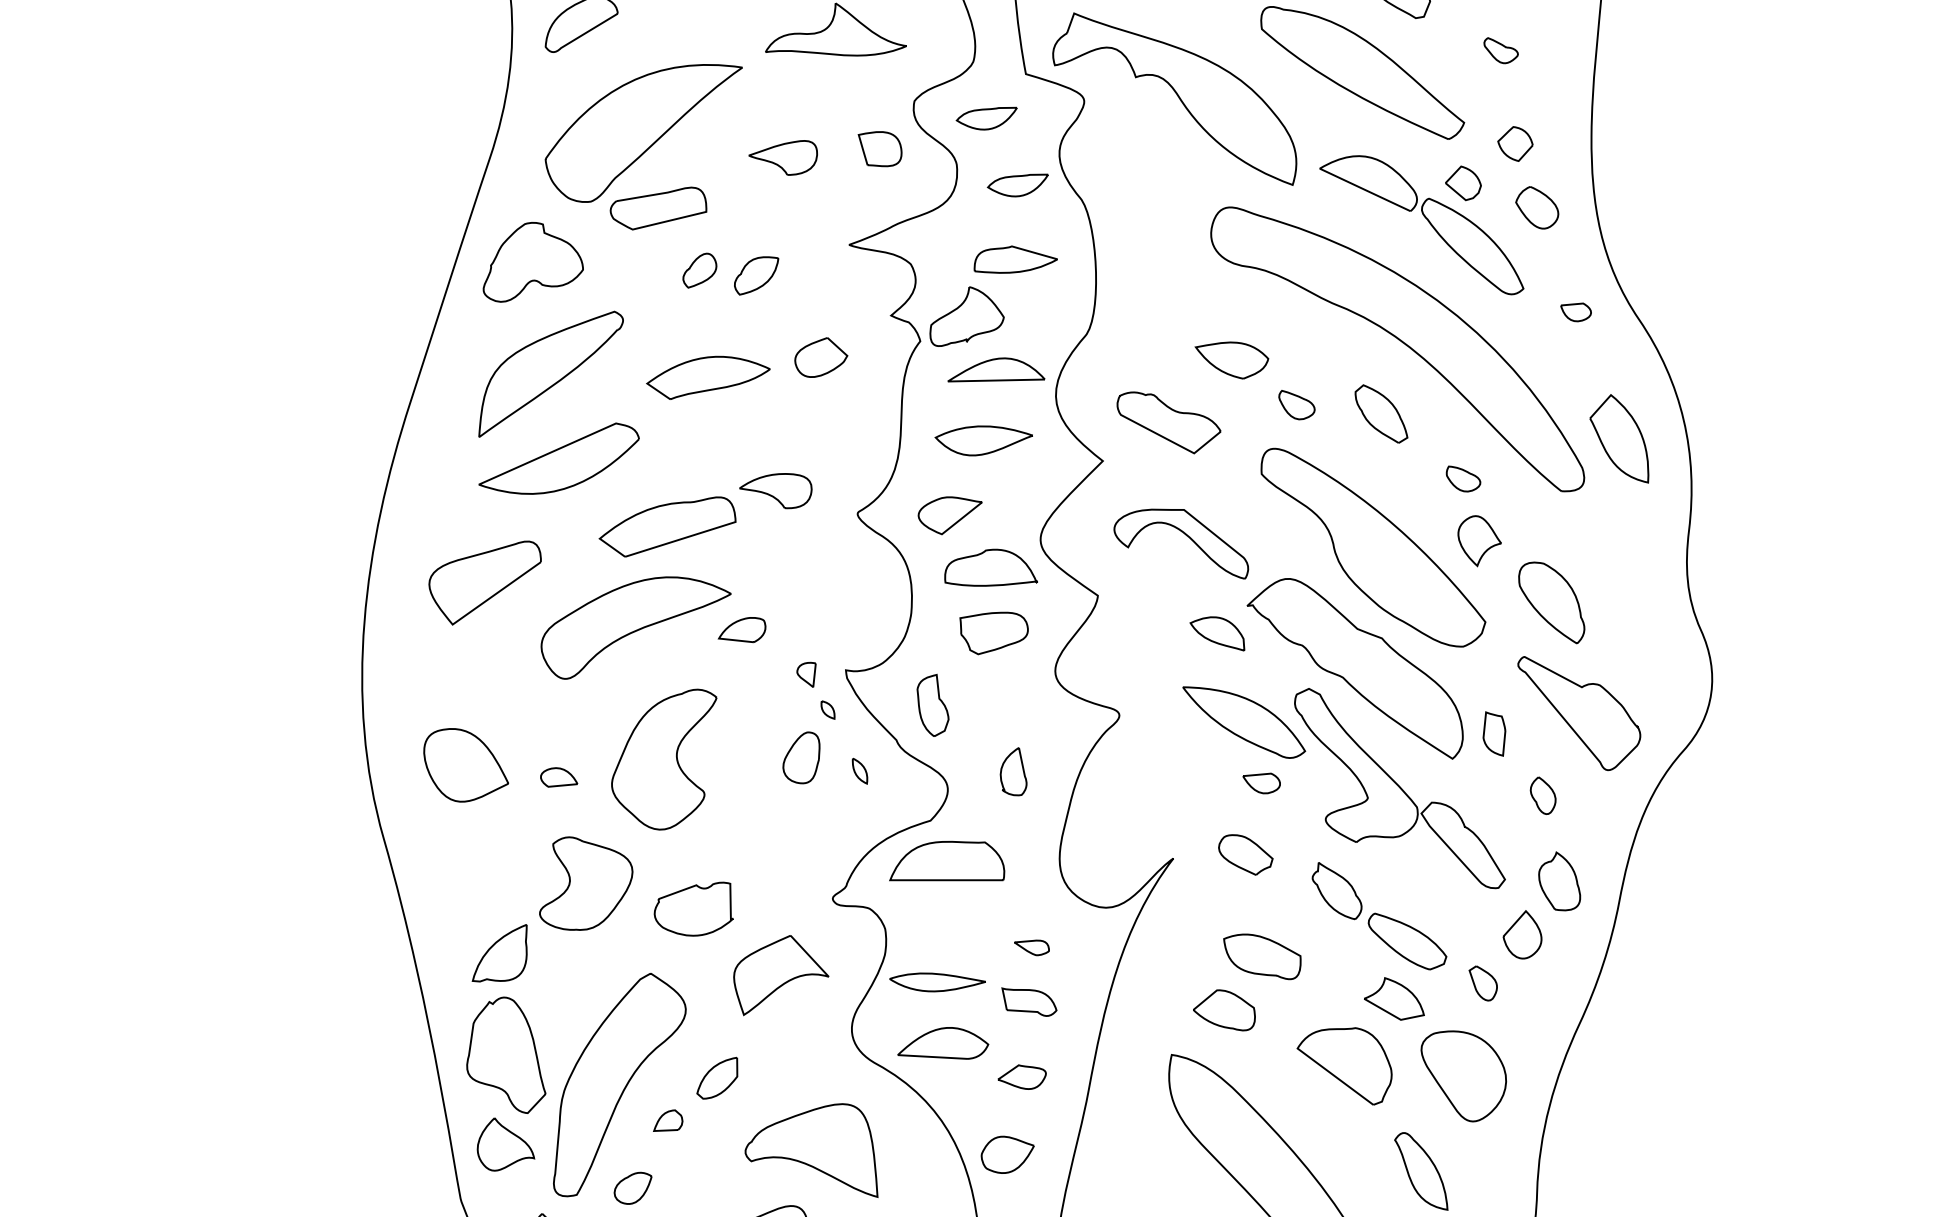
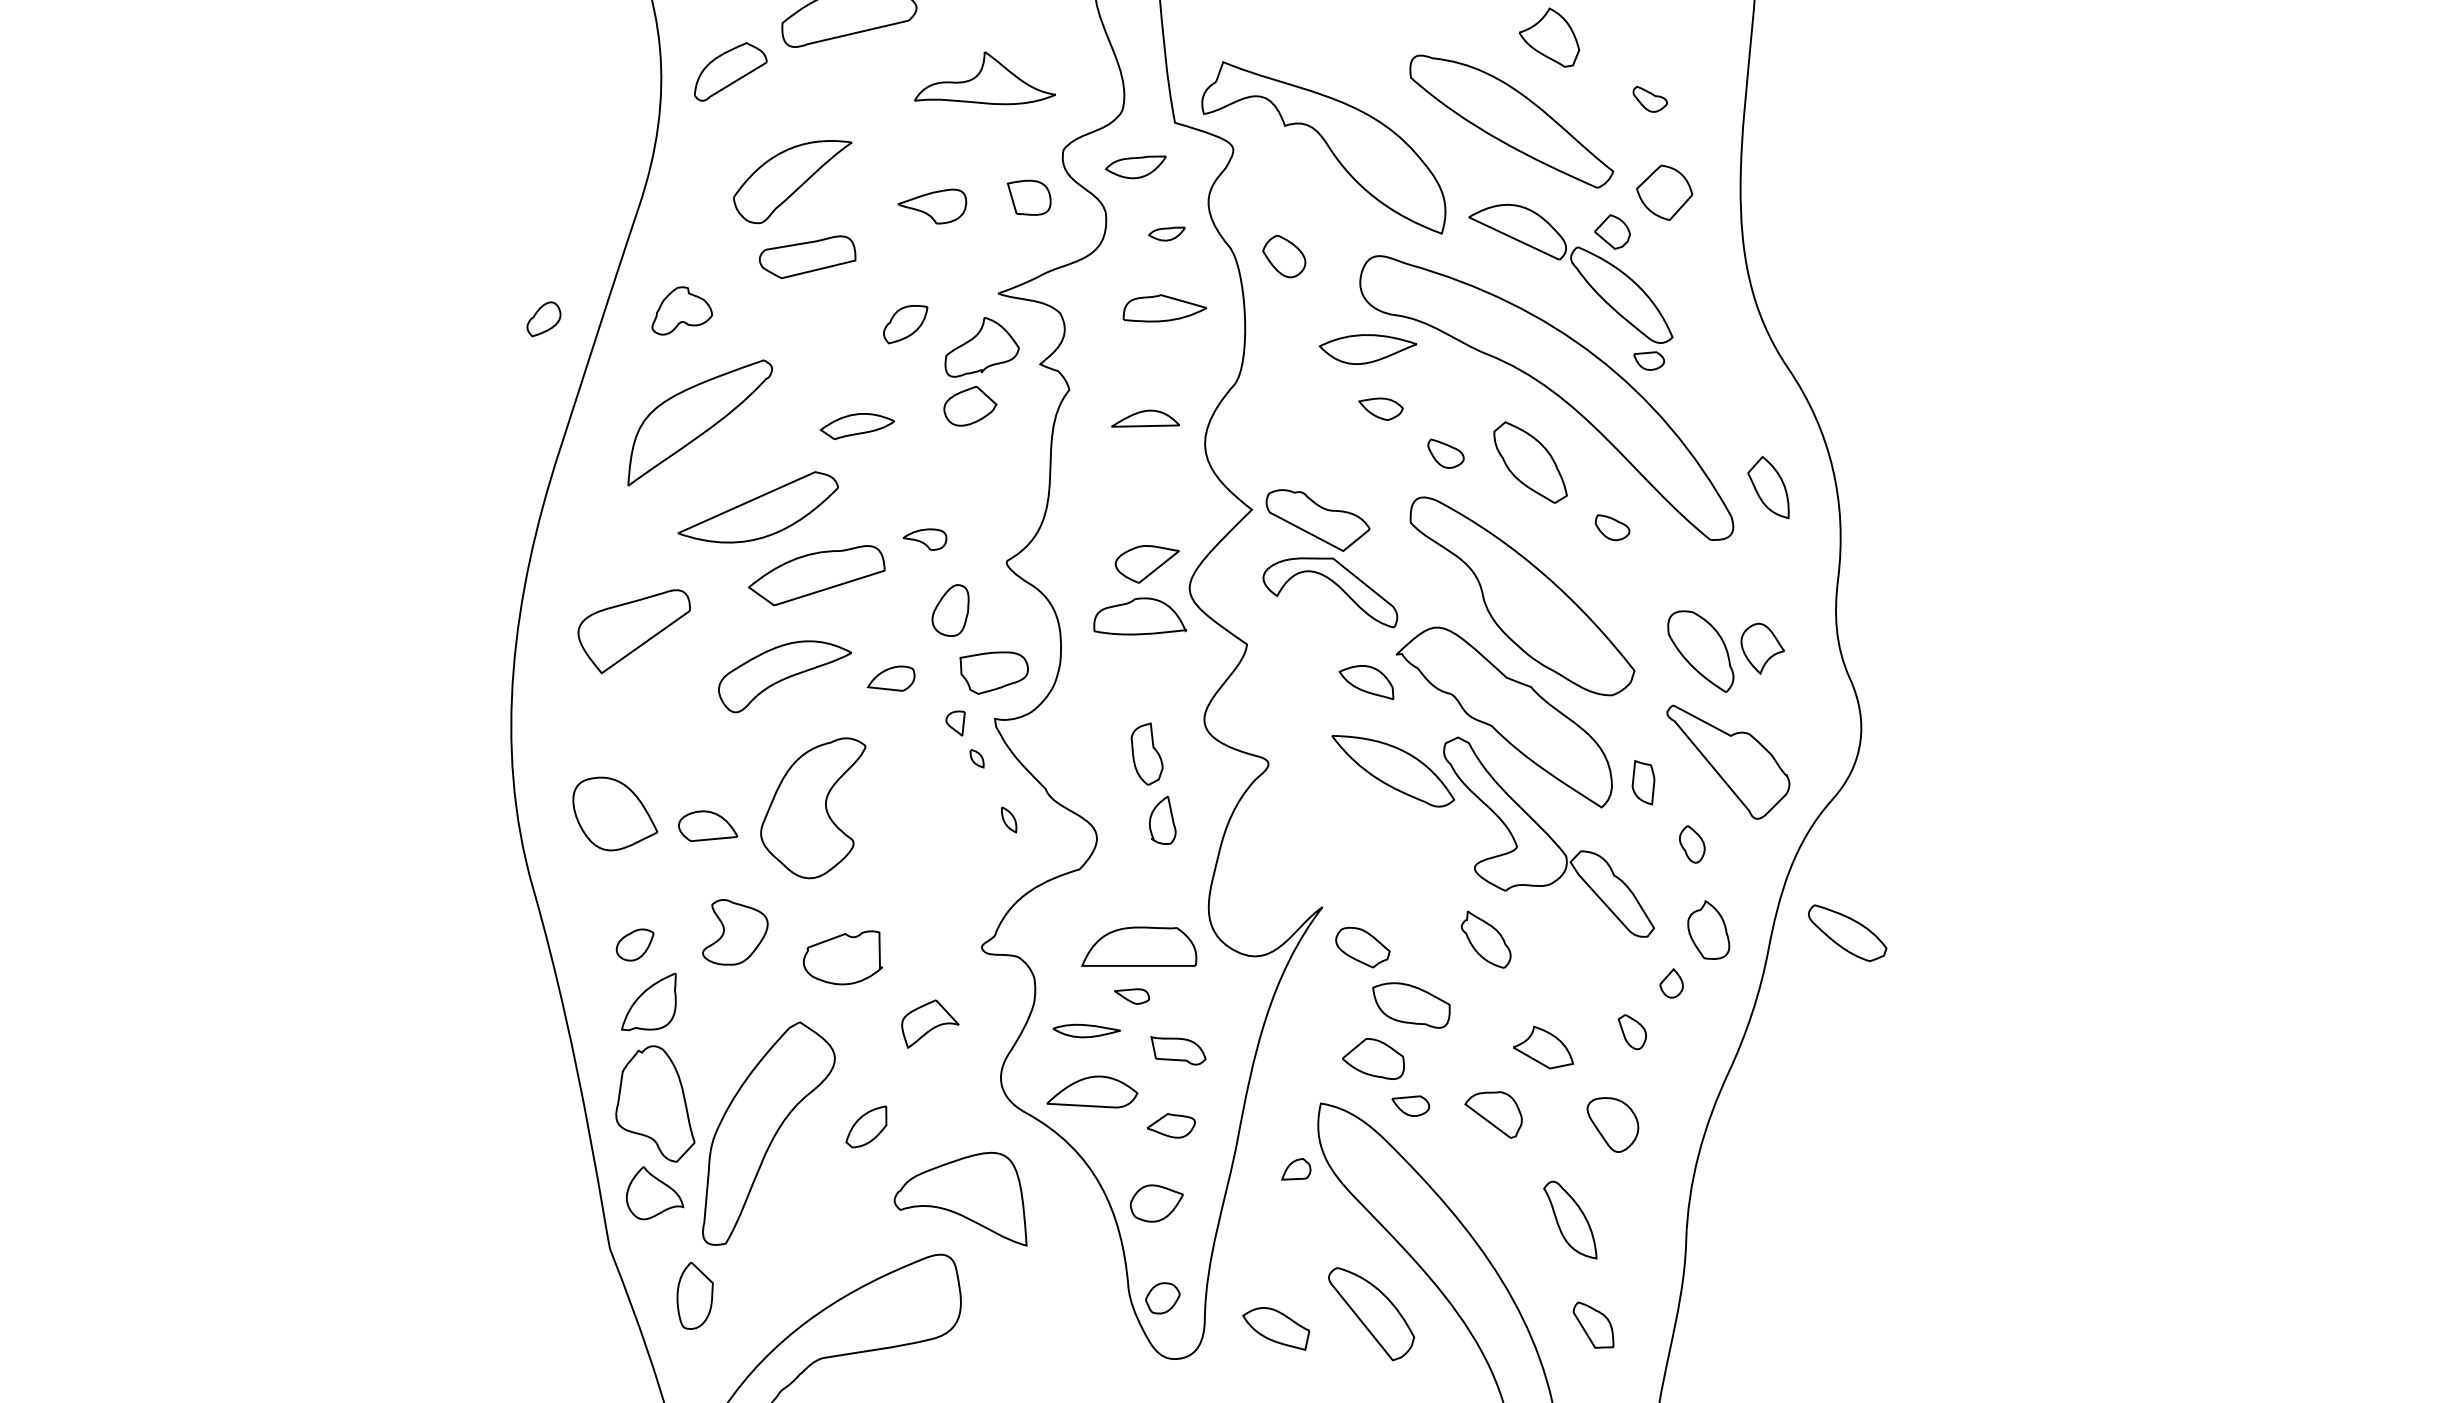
part: (643, 132) -> (792, 181), size x0.6
part: (1515, 143) -> (1664, 192), size x1.6
part: (1017, 184) -> (1166, 233), size x0.6
part: (1537, 207) -> (1284, 256), moved
part: (532, 261) -> (681, 310), size x0.6
part: (699, 270) -> (543, 319), moved
part: (1576, 311) -> (1649, 360), moved
part: (966, 316) -> (981, 347), moved
part: (1231, 360) -> (1380, 409), size x0.6
part: (996, 369) -> (1145, 418), size x0.7
part: (708, 377) -> (857, 426), size x0.6
part: (1381, 413) -> (1530, 462), size x1.4
part: (1168, 422) -> (1317, 520), moved
part: (1619, 438) -> (1768, 487), size x0.7
part: (983, 440) -> (1367, 349), moved
part: (558, 458) -> (757, 507), moved
part: (775, 490) -> (924, 539), size x0.6
part: (949, 515) -> (1146, 564), moved
part: (1479, 540) -> (1762, 648), moved
part: (635, 627) -> (784, 676), size x0.7
part: (993, 632) -> (993, 672), moved
part: (932, 704) -> (1146, 753), moved
part: (801, 757) -> (950, 610), moved
part: (559, 776) -> (708, 825), size x1.6
part: (1261, 782) -> (1410, 1105), moved
part: (1245, 854) -> (1362, 947), moved
part: (947, 860) -> (1139, 946), moved
part: (586, 883) -> (735, 932), size x0.7
part: (1522, 934) -> (1671, 983), size x0.6
part: (1407, 940) -> (1847, 932), moved
part: (1031, 947) -> (1131, 996), moved
part: (781, 974) -> (930, 1023), size x0.6
part: (937, 981) -> (1086, 1030), size x0.7
part: (1344, 1065) -> (1493, 1114), size x0.6
part: (1463, 1075) -> (1612, 1124), size x0.6
part: (668, 1120) -> (1296, 1169), moved
part: (632, 1187) -> (634, 944), moved

